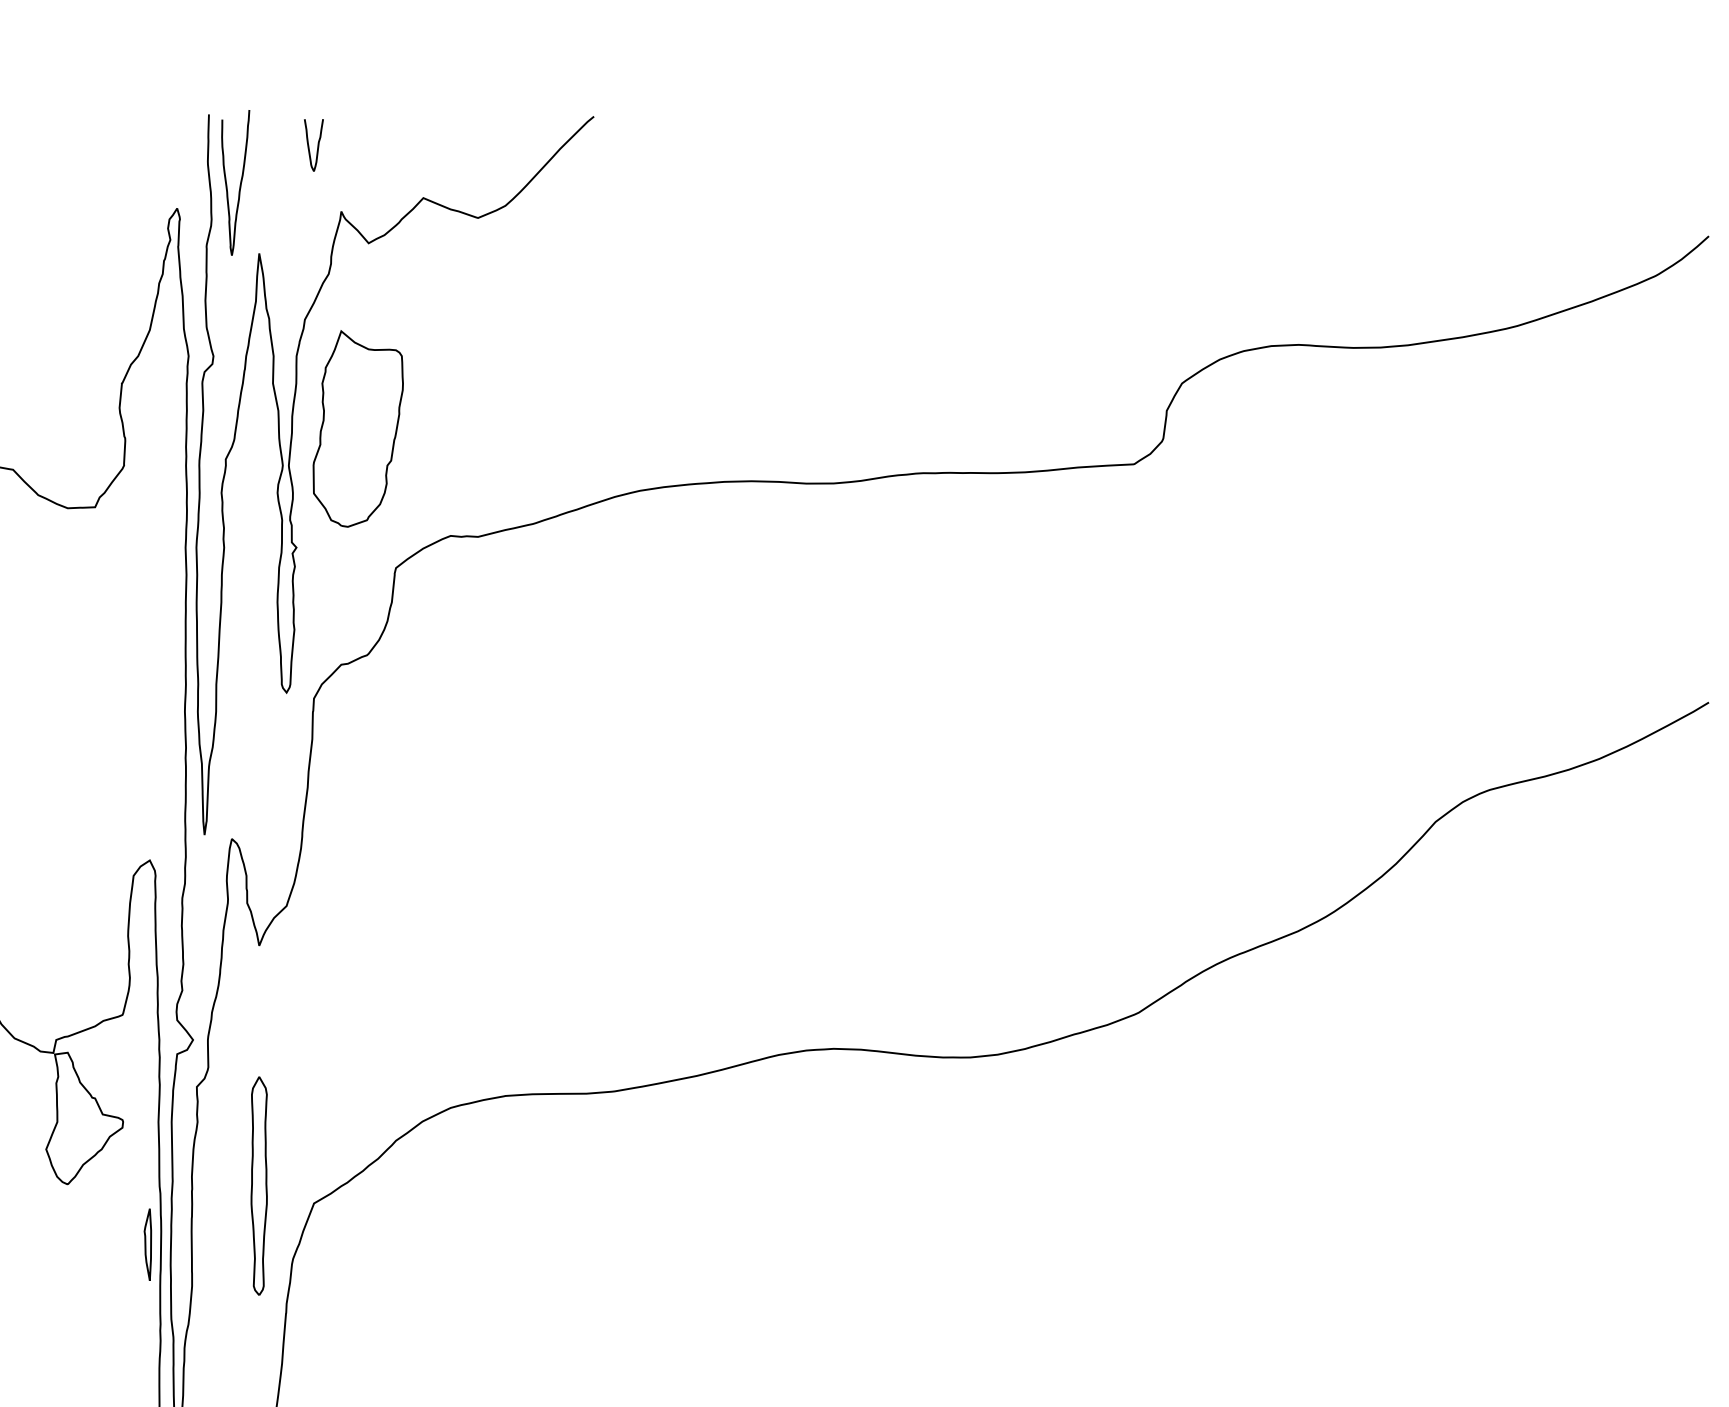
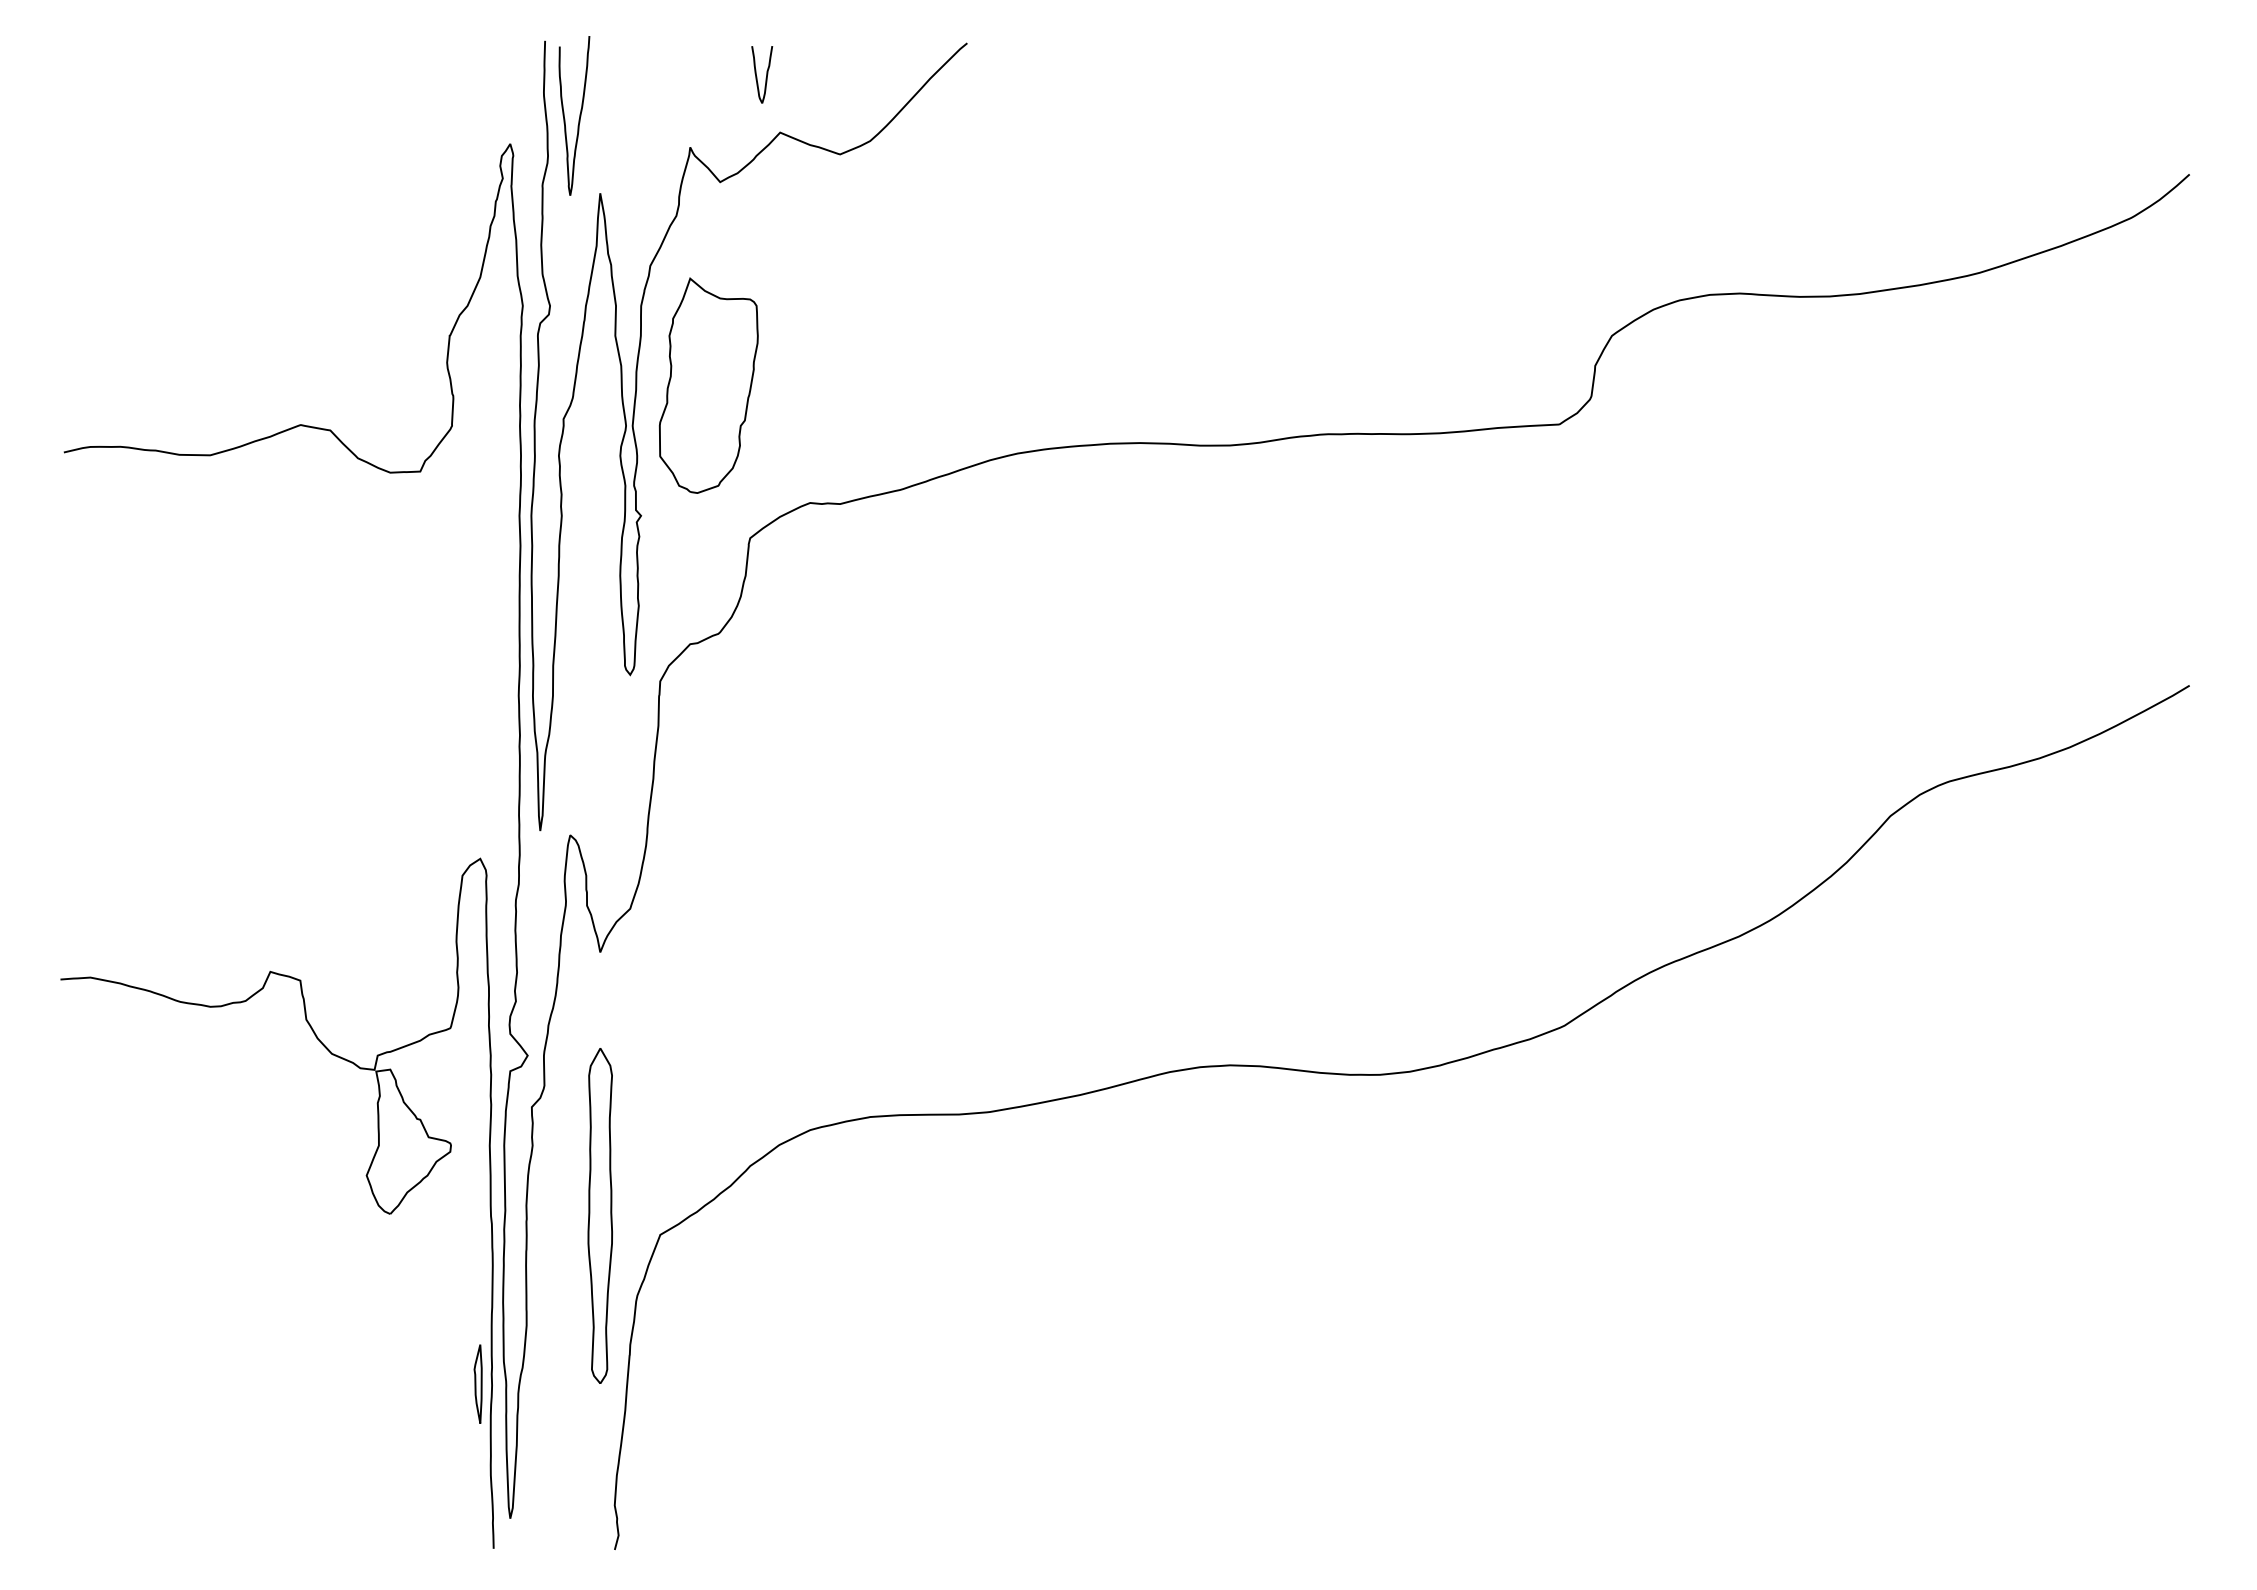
curve: (317, 145) -> (766, 74), moved
part: (258, 1185) -> (599, 1215), size x1.4
part: (147, 1244) -> (477, 1383), moved

